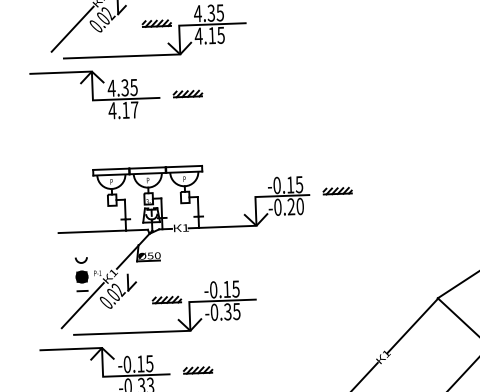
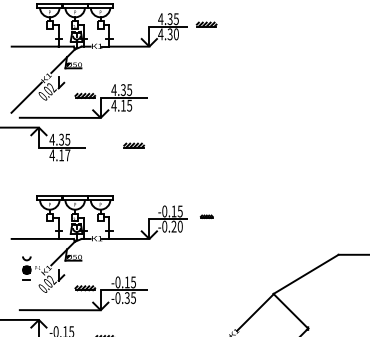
part: (187, 93) -> (133, 145), moved
part: (337, 190) -> (206, 216), size x0.6
line: (82, 304) -> (26, 289), removed

